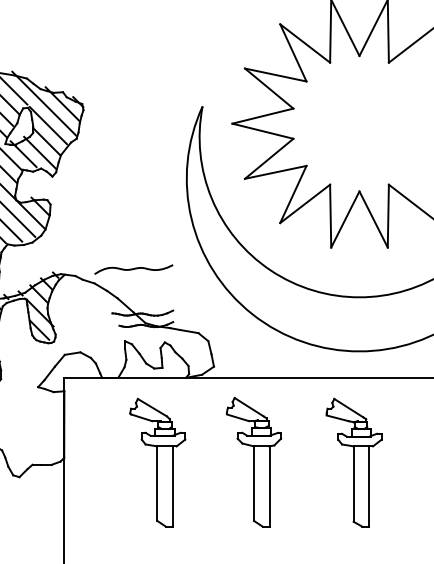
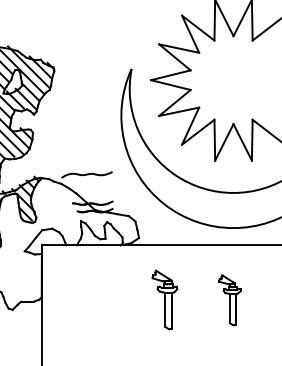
part: (157, 461) -> (102, 299), removed
part: (253, 461) -> (164, 299), size x0.7
part: (353, 461) -> (229, 299), size x0.6

